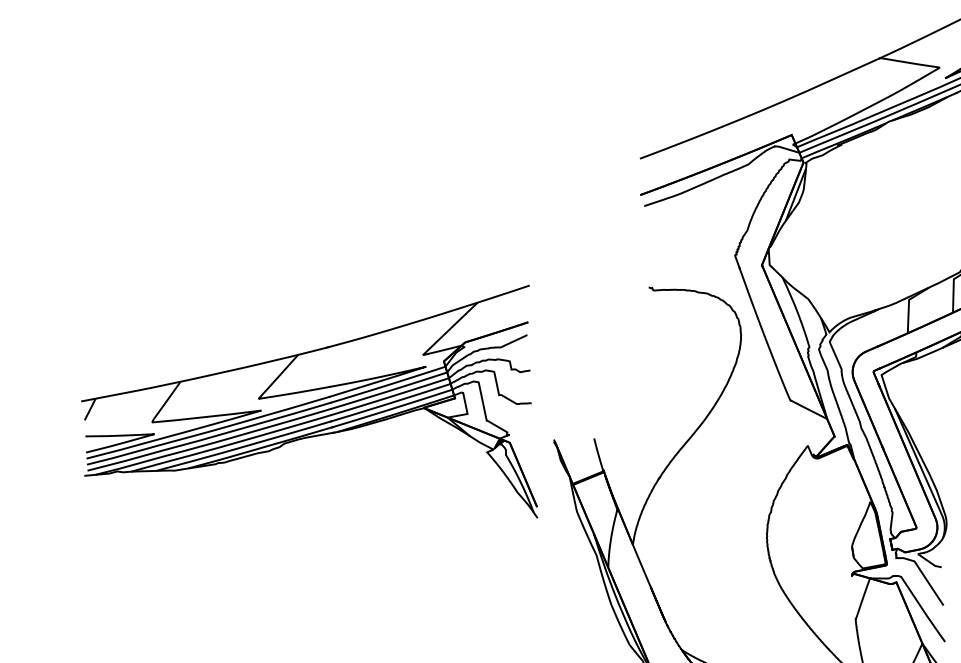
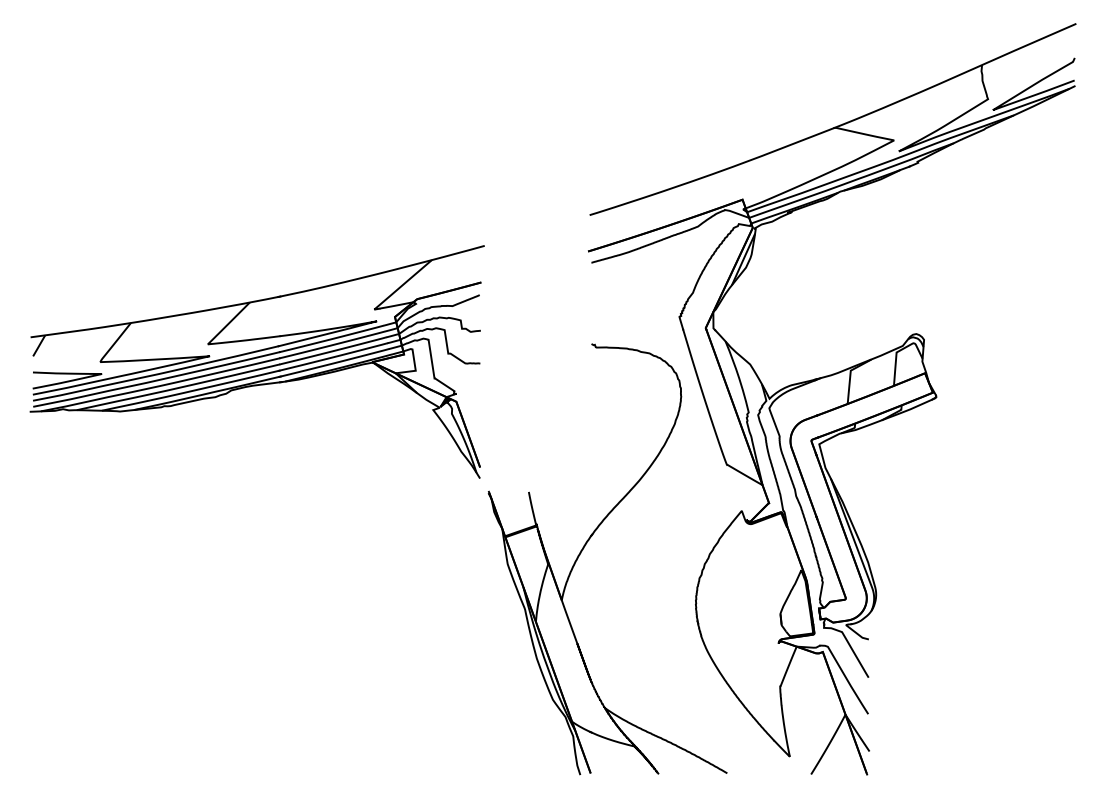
part: (308, 413) -> (256, 361), moved

